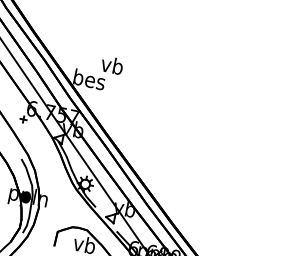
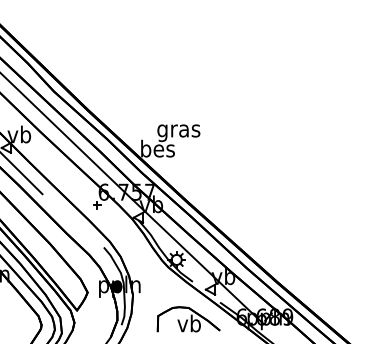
text: (111, 66) -> (178, 130), vb -> gras

